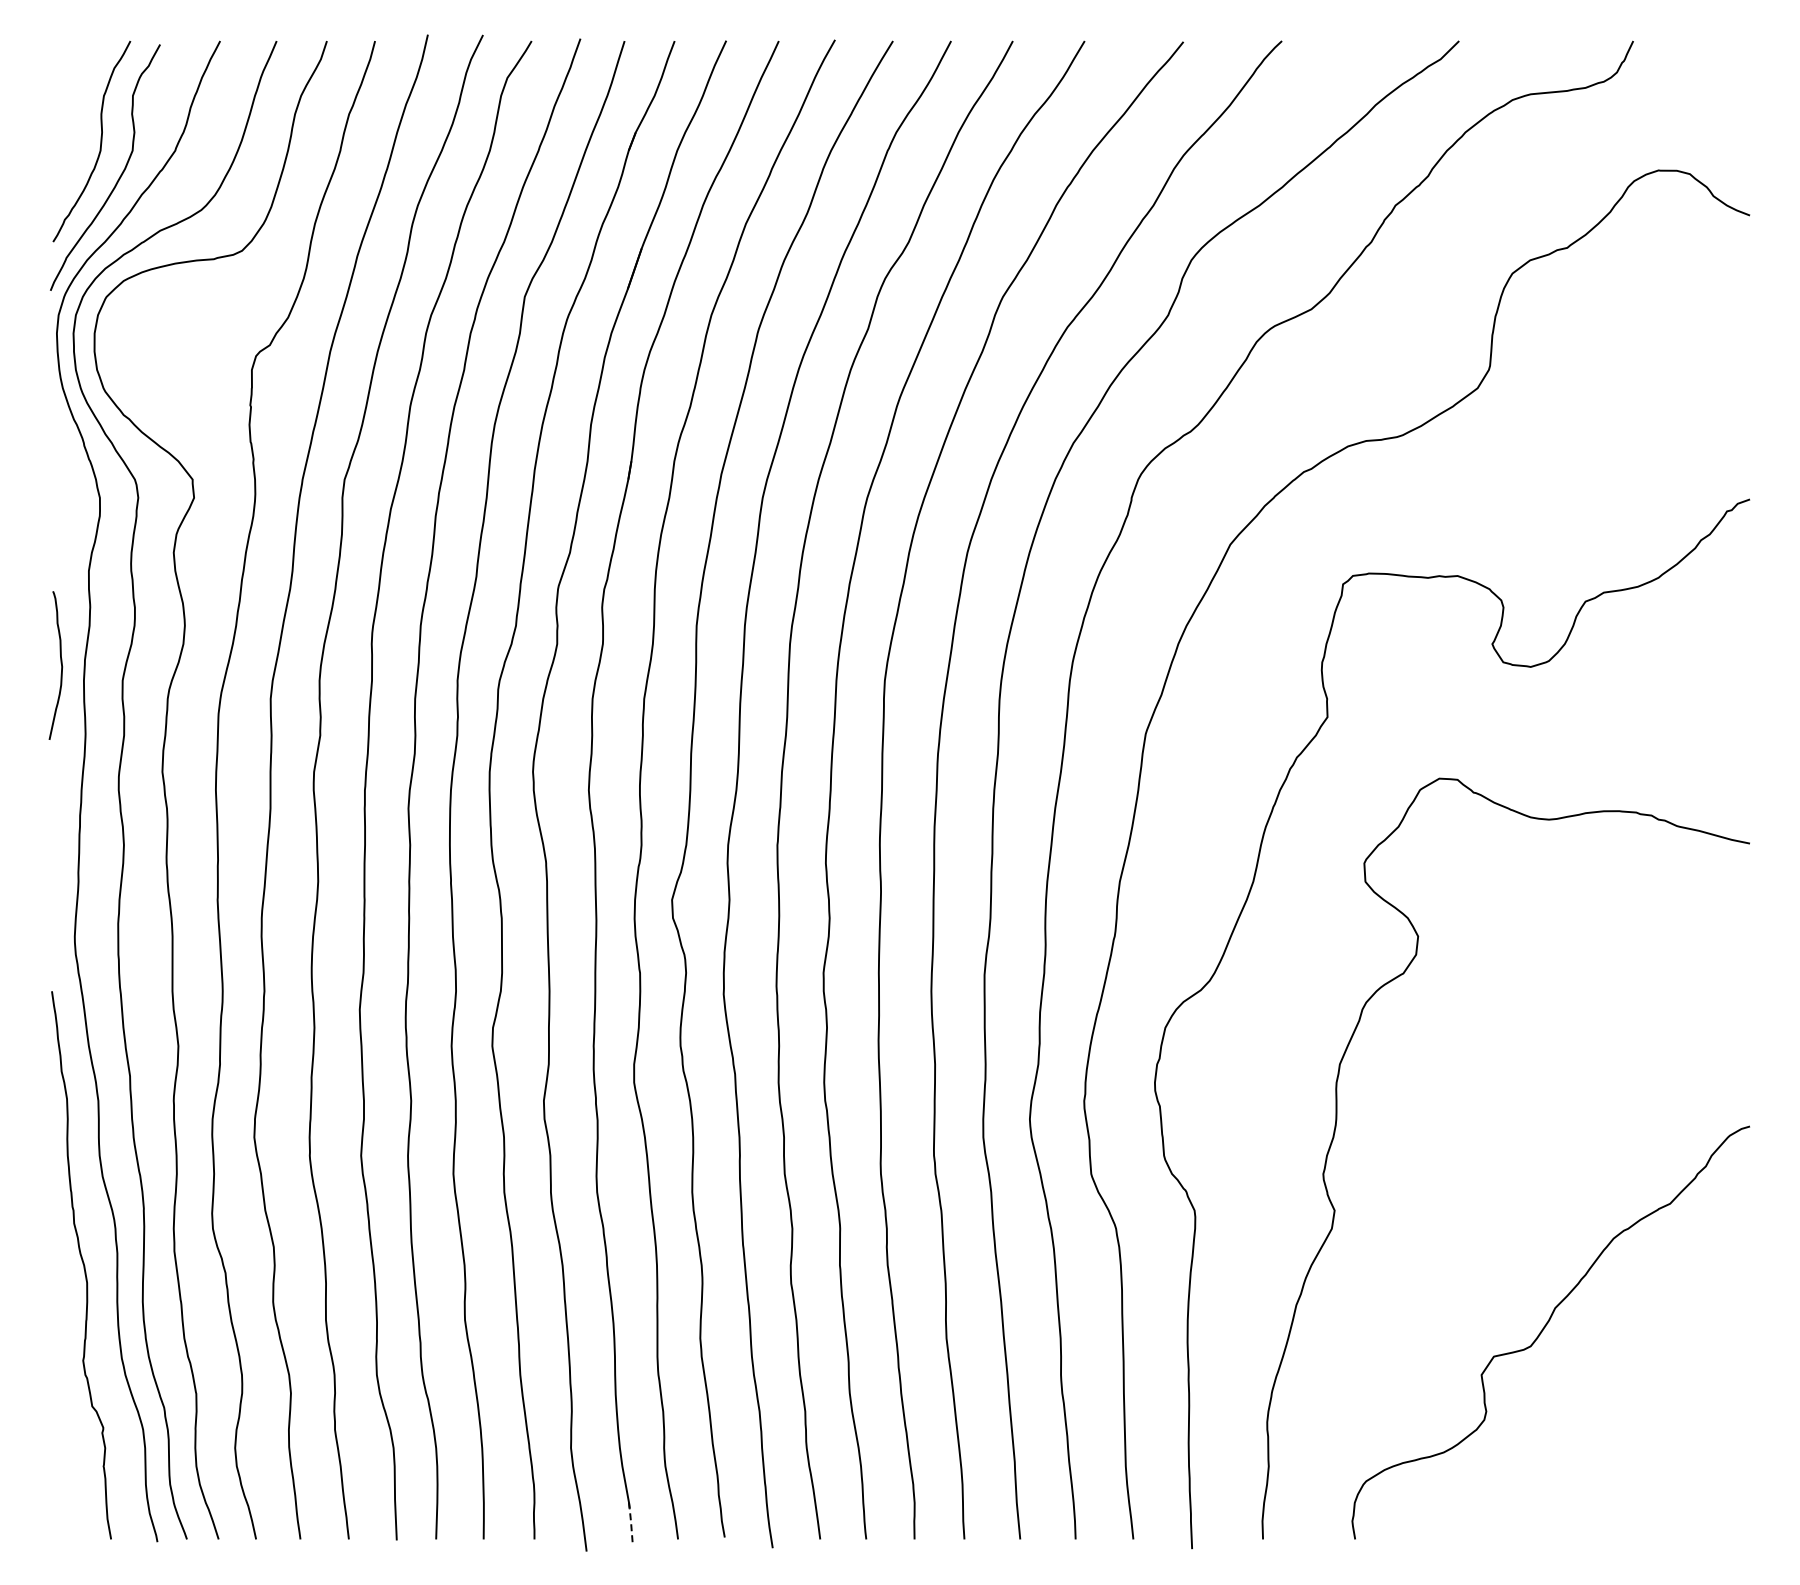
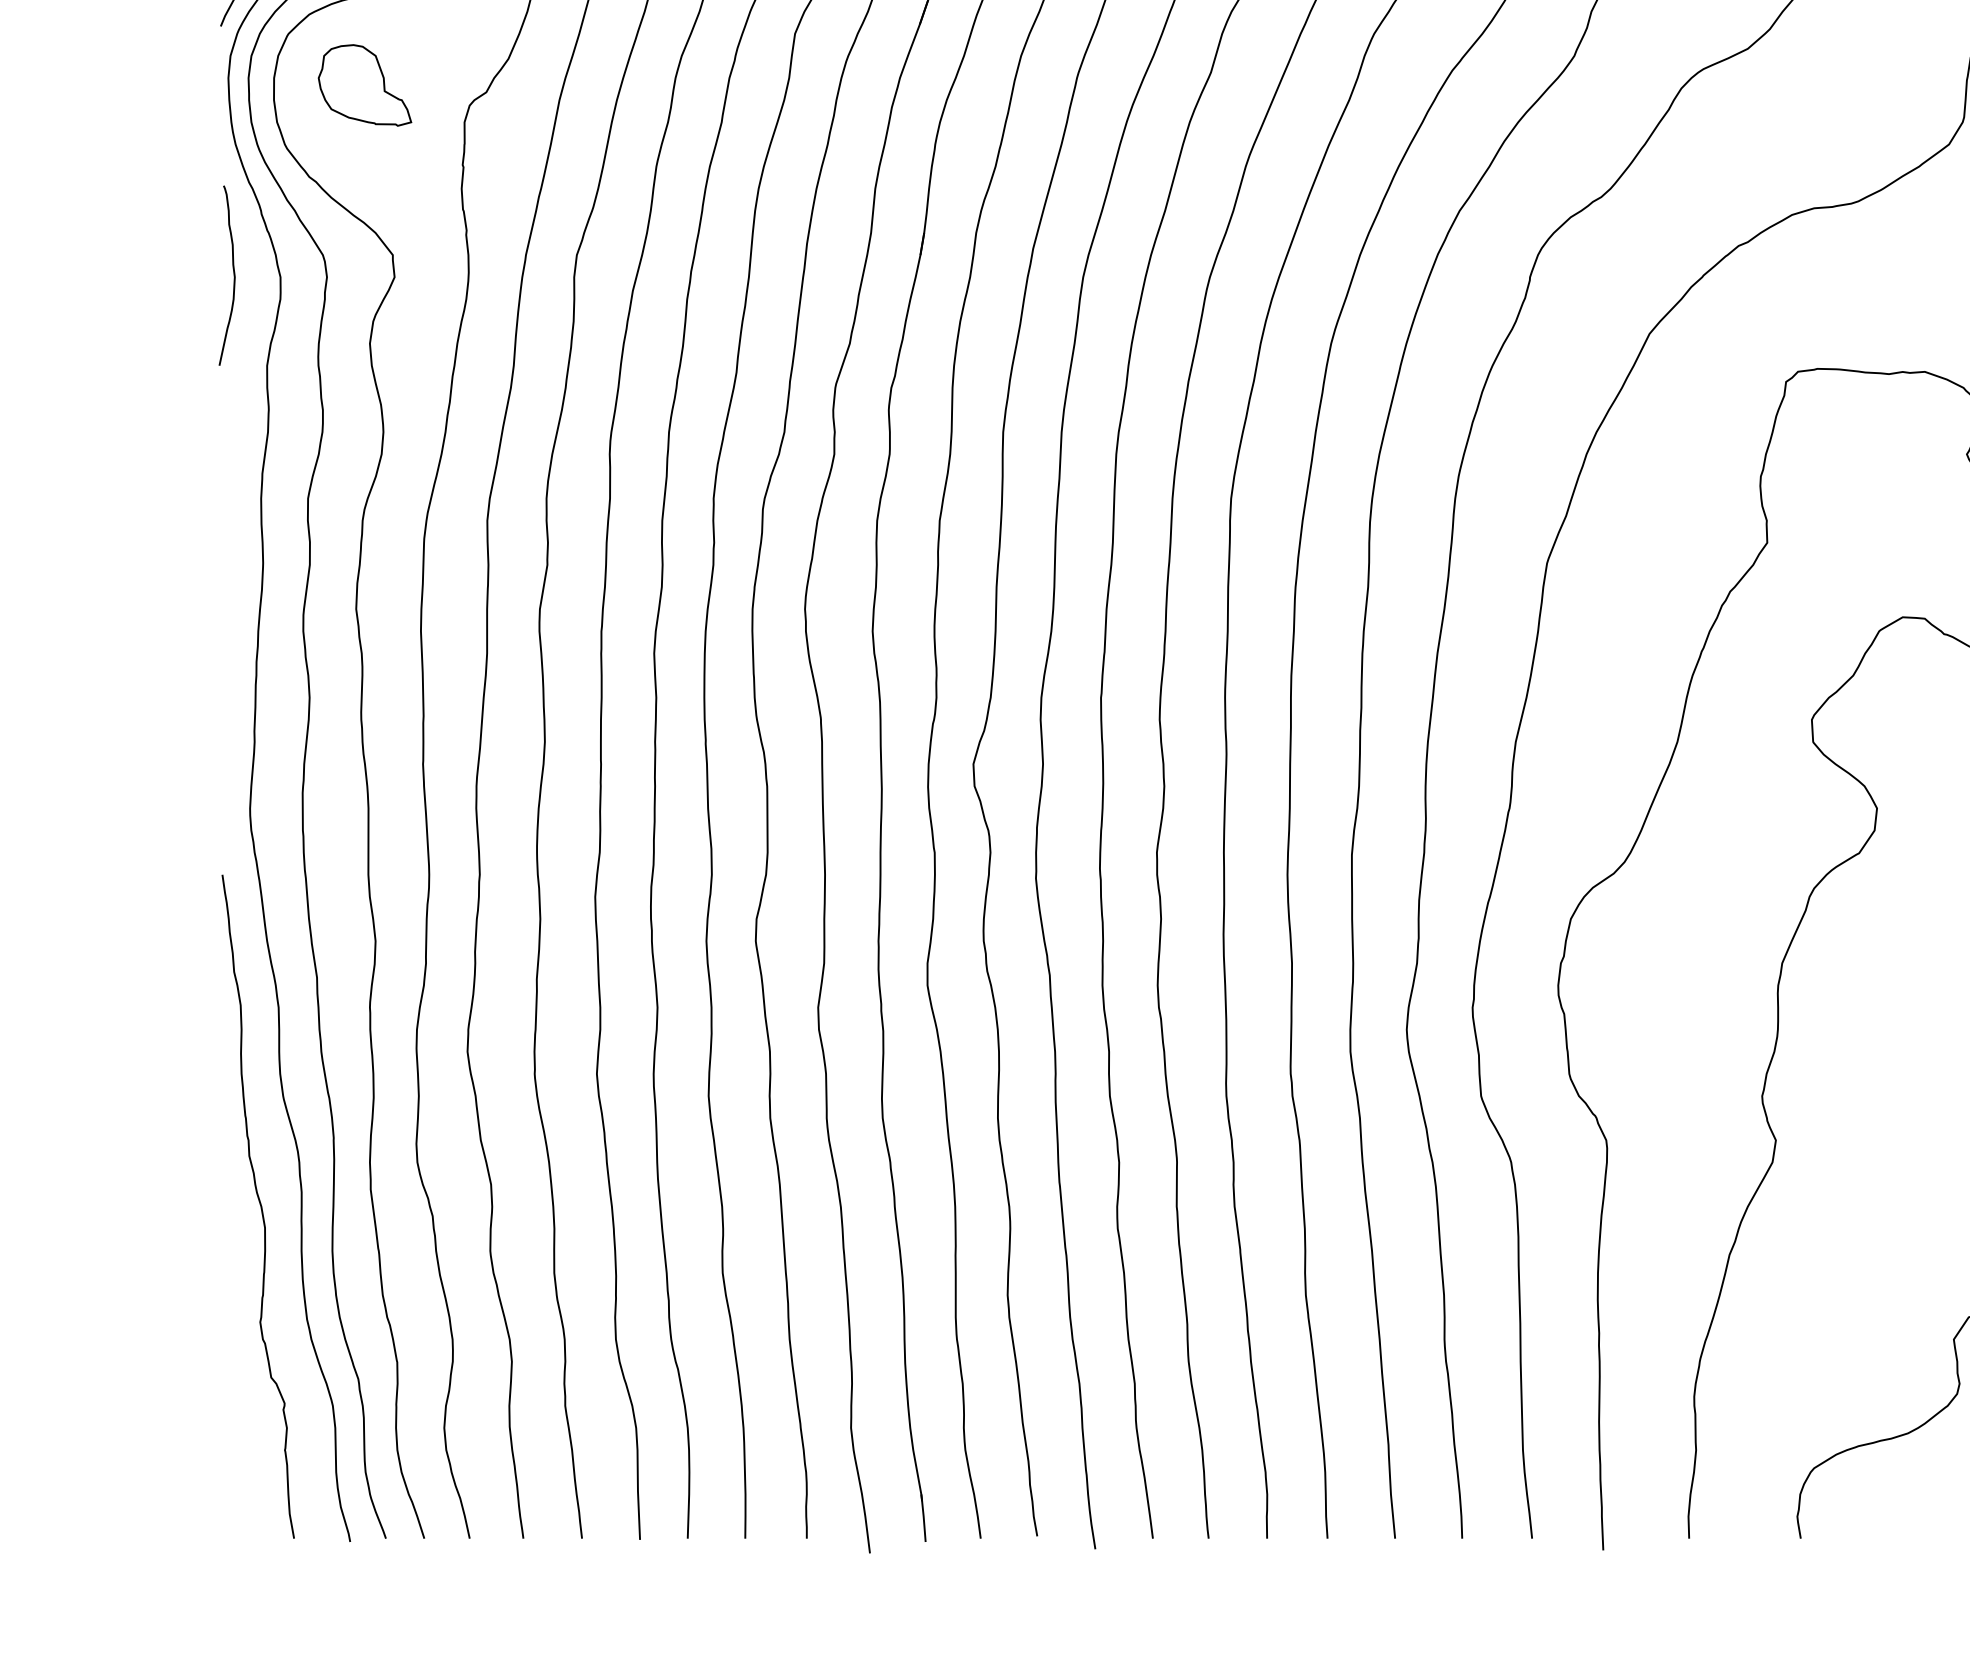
part: (169, 339) -> (364, 85), added
curve: (60, 663) -> (232, 273), moved
line: (630, 1521) -> (923, 1516), dashed -> solid

